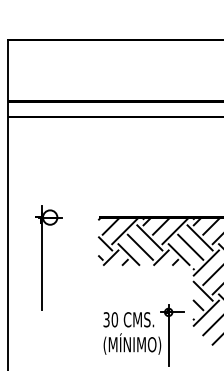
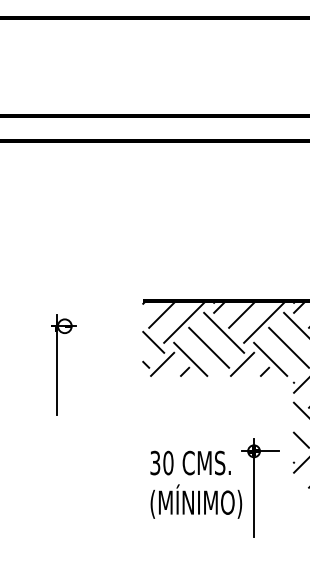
part: (48, 257) -> (62, 364), size x0.6

